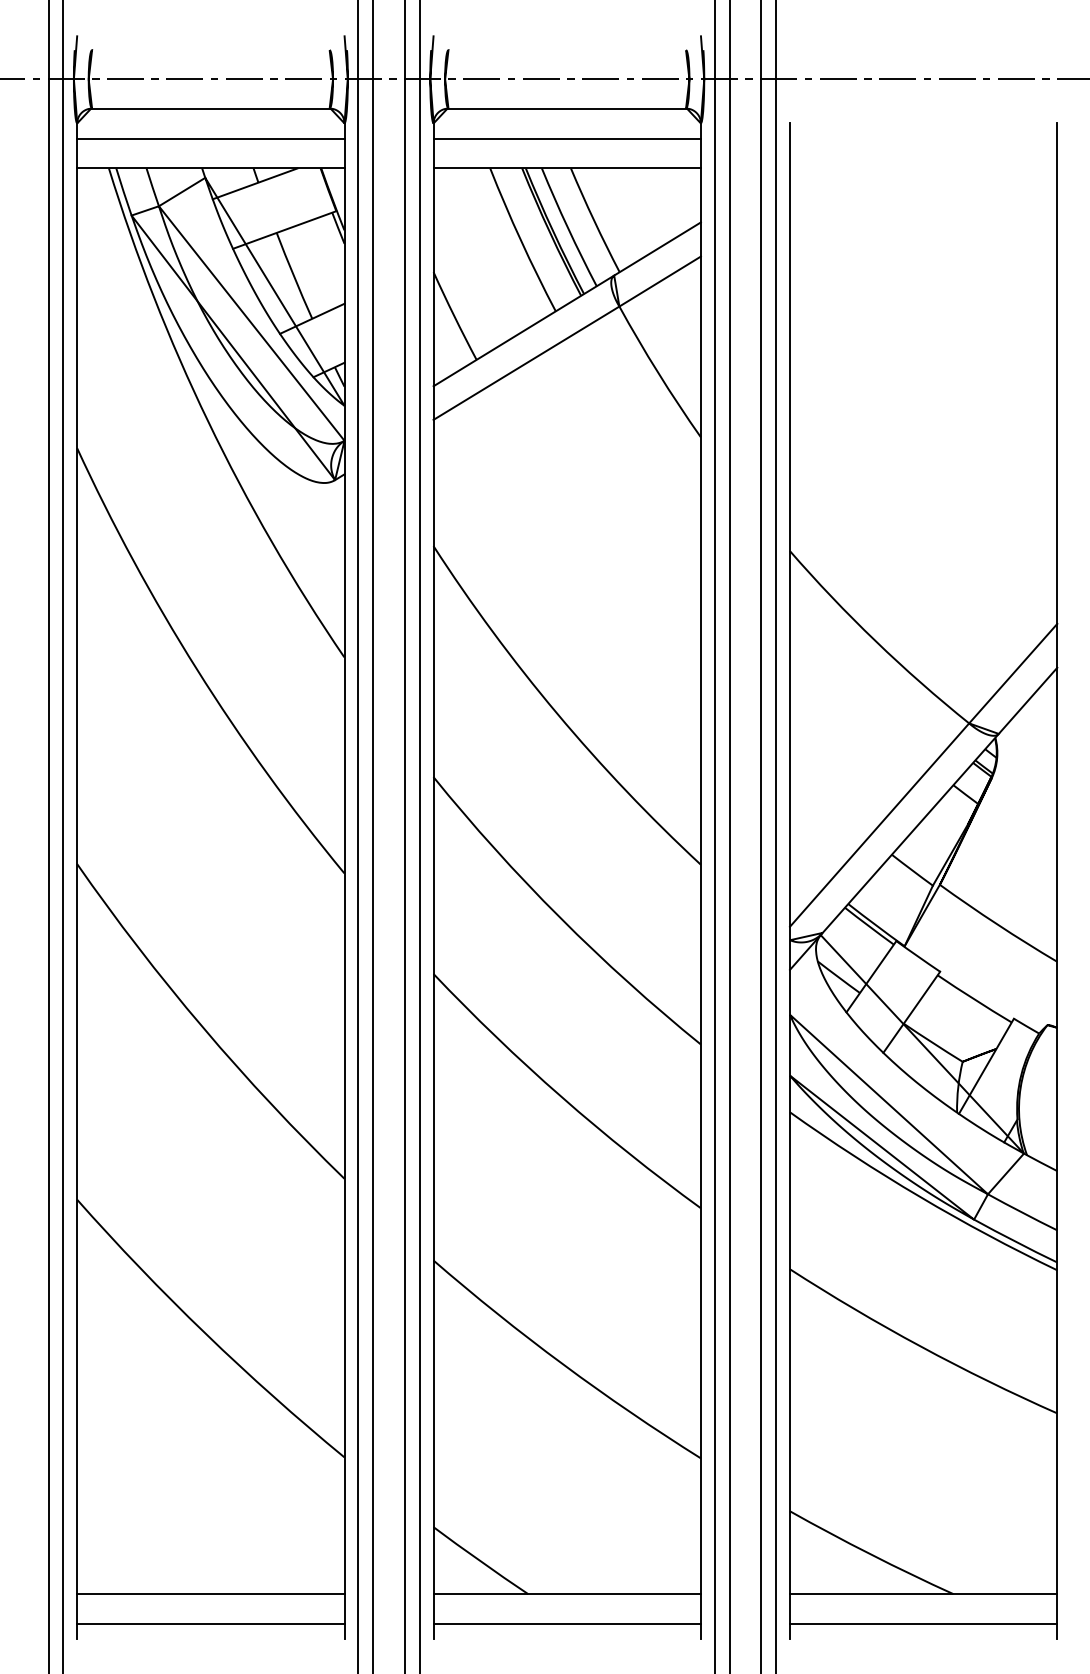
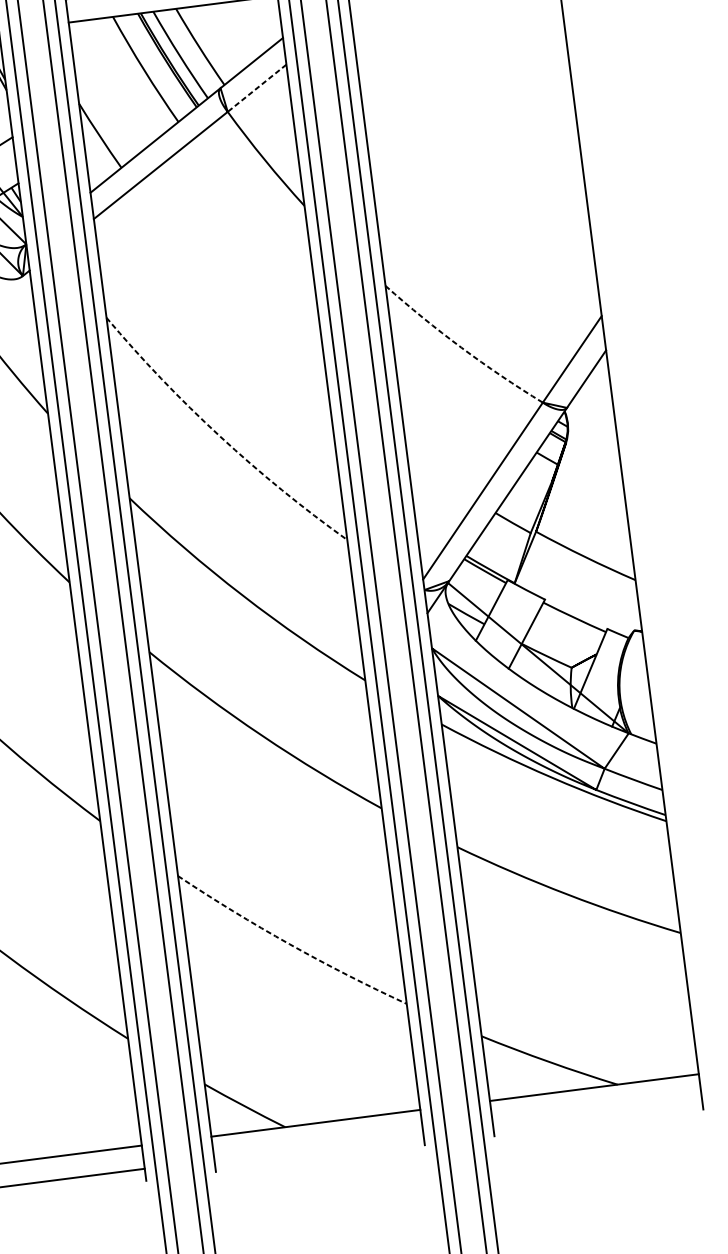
line: (660, 281) -> (257, 88), solid -> dashed
arc: (875, 641) -> (461, 348), solid -> dashed
arc: (557, 713) -> (220, 436), solid -> dashed
arc: (563, 1364) -> (289, 944), solid -> dashed
line: (566, 1623) -> (318, 1146), removed
line: (923, 1623) -> (597, 1110), removed

